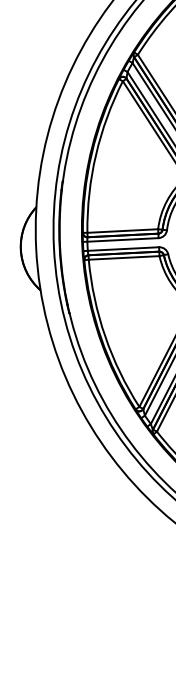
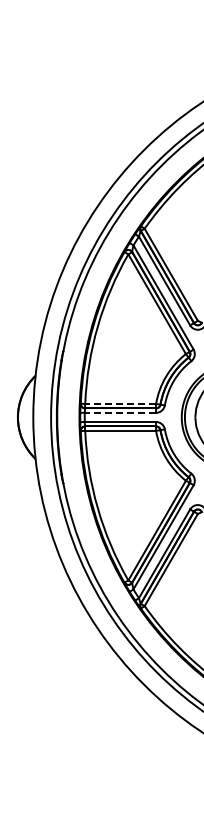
line: (122, 230) -> (120, 403), solid -> dashed
line: (123, 239) -> (120, 412), solid -> dashed

